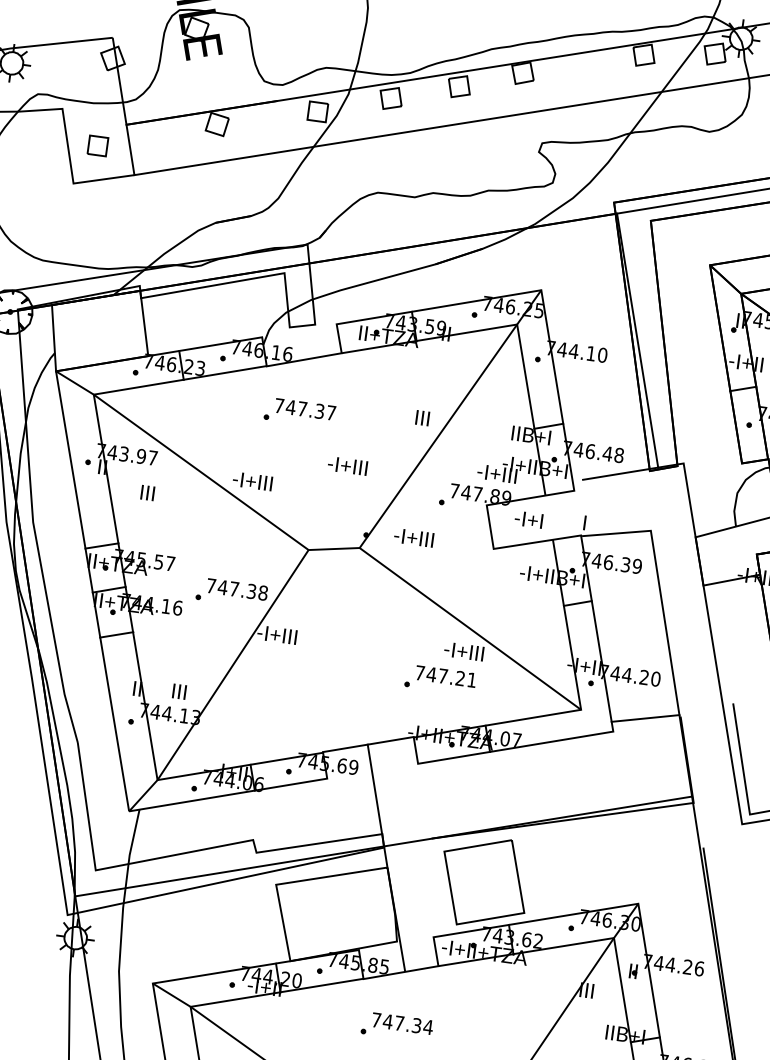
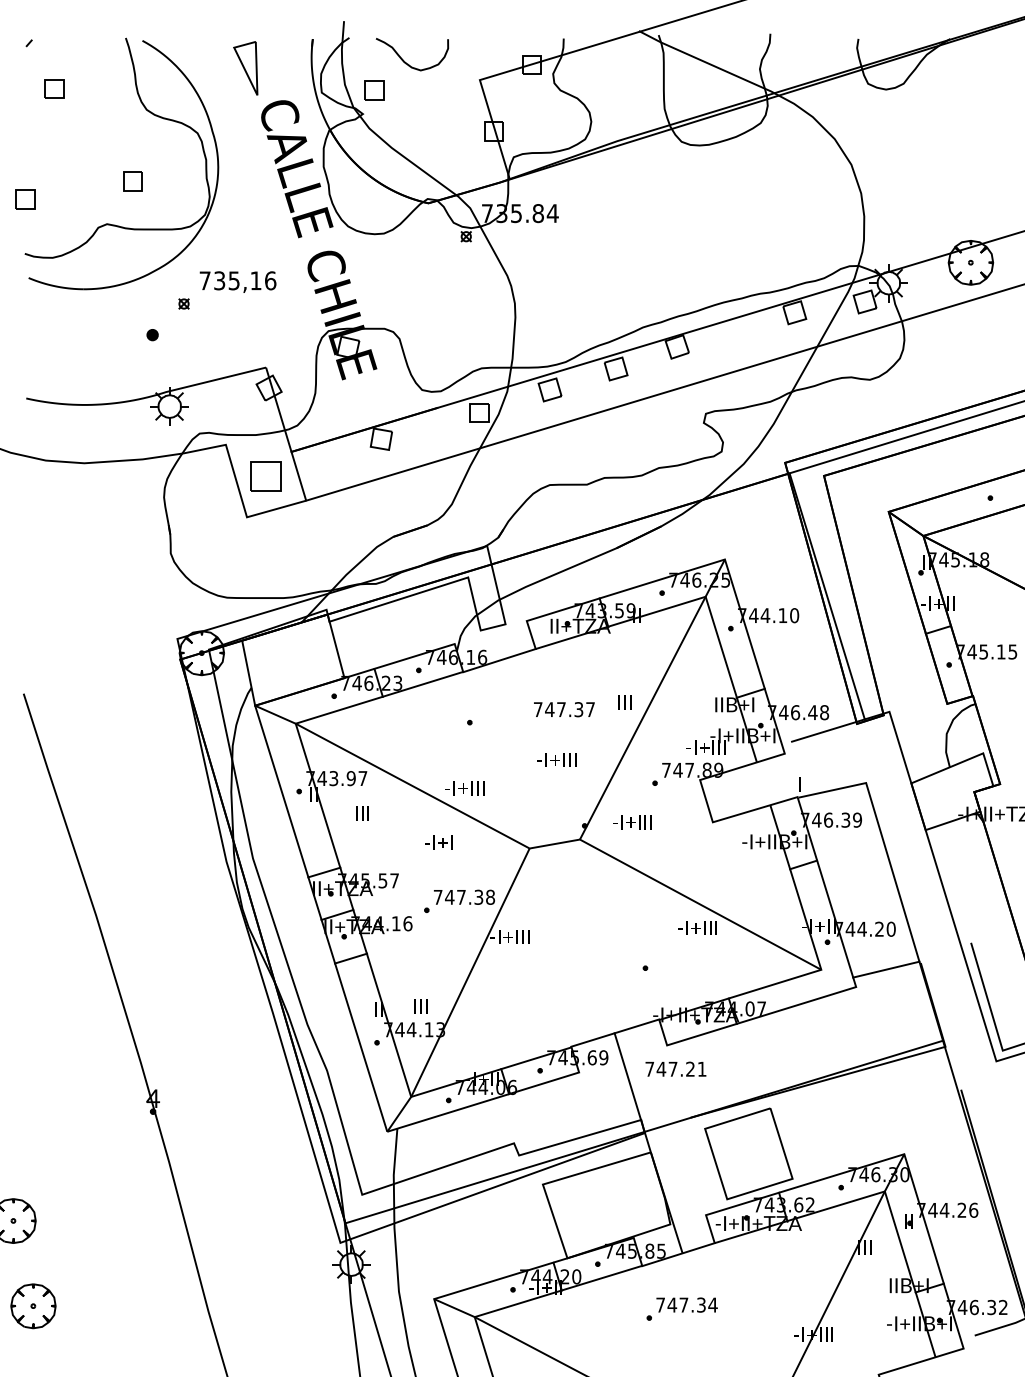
part: (97, 145) -> (265, 476), size x1.6
text: (305, 409) -> (564, 709), moved
text: (528, 519) -> (438, 842), moved
text: (445, 675) -> (675, 1068), moved

